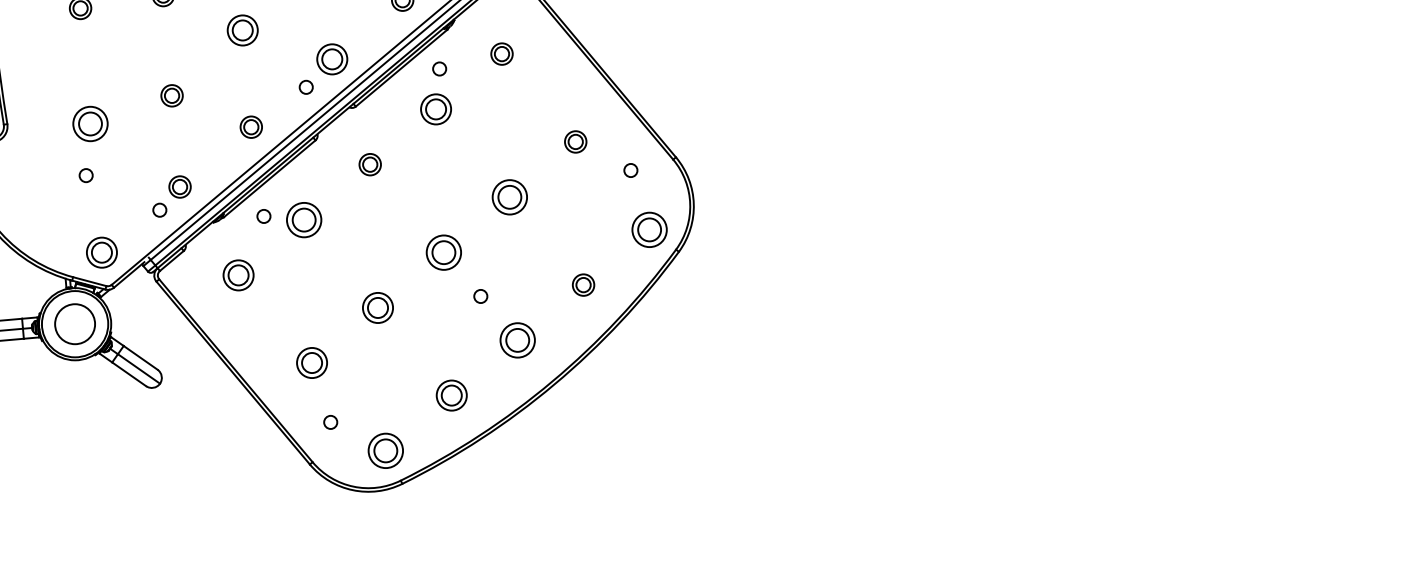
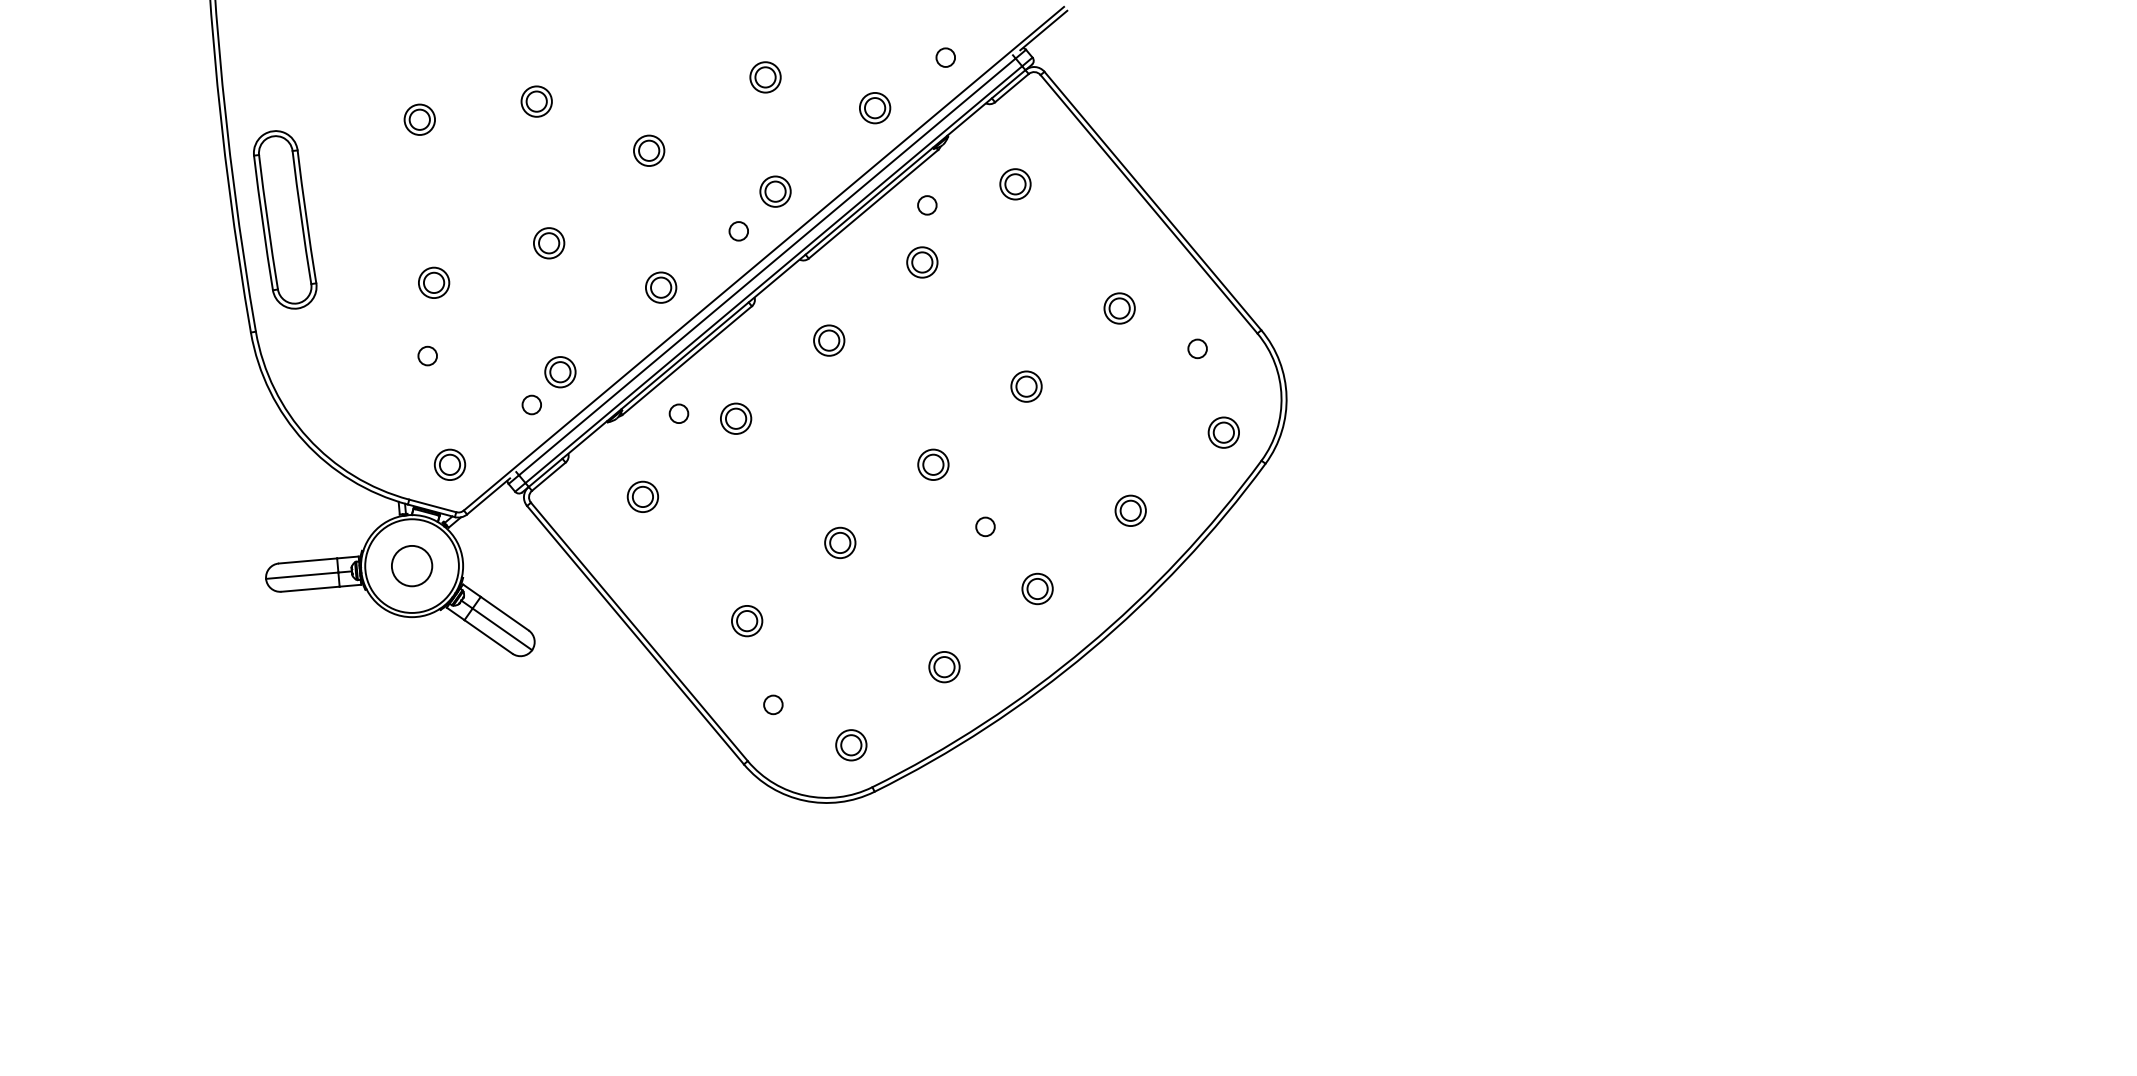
part: (243, 30) -> (649, 150), size x0.71
part: (332, 59) -> (775, 191), size x0.71
part: (436, 109) -> (922, 262), size x0.71
part: (90, 123) -> (434, 282), size x0.62
part: (509, 197) -> (1026, 386), size x0.62
part: (304, 219) -> (736, 418), size x0.62
part: (649, 229) -> (1223, 432), size x0.62
part: (101, 252) -> (449, 464), size x0.71
part: (444, 252) -> (933, 464), size x0.62
part: (238, 274) -> (642, 496), size x0.71
part: (378, 307) -> (840, 542), size x0.71
circle: (74, 323) -> (411, 565), size x0.71
part: (517, 340) -> (1037, 588), size x0.62
part: (312, 363) -> (747, 621), size x0.71
part: (451, 395) -> (944, 667), size x0.71
part: (386, 451) -> (851, 745), size x0.62

